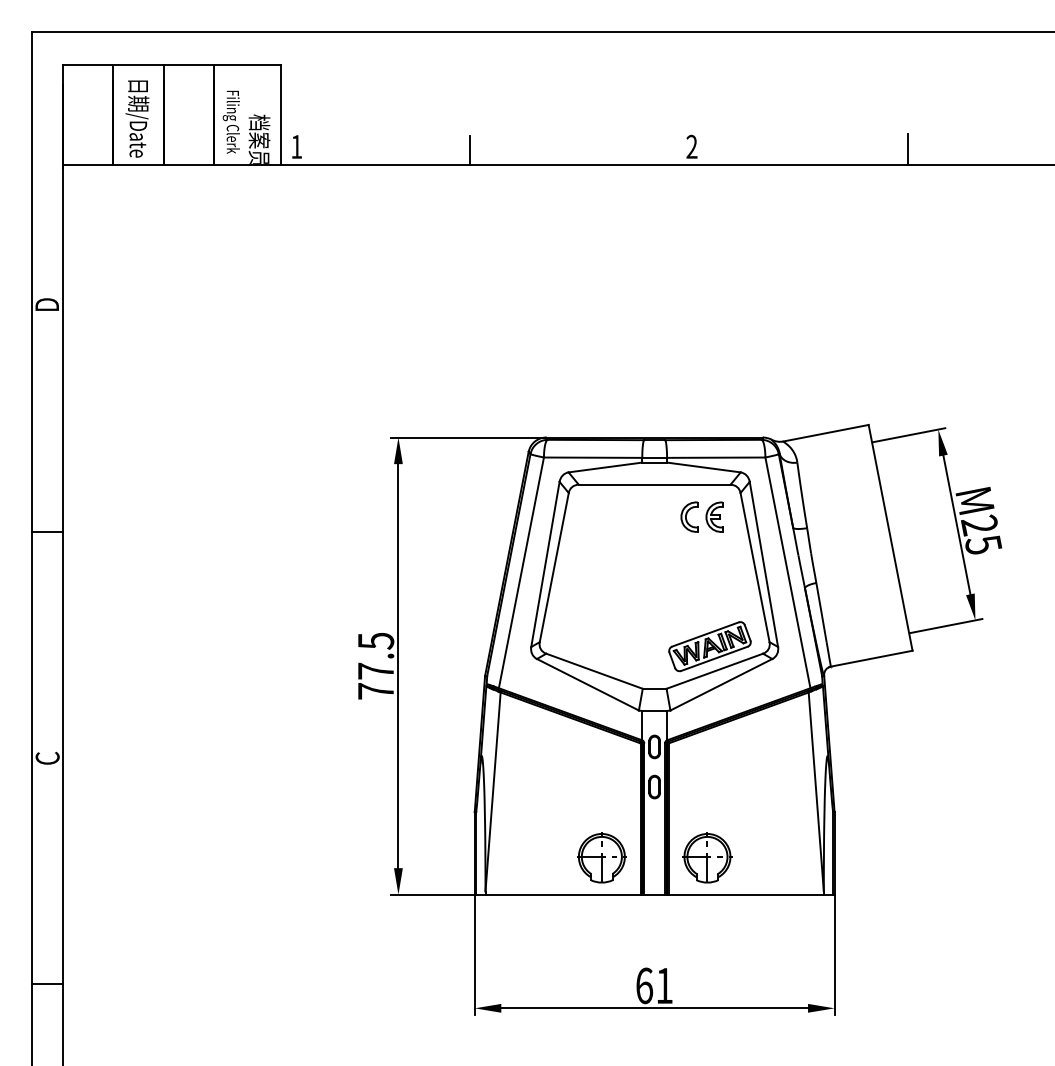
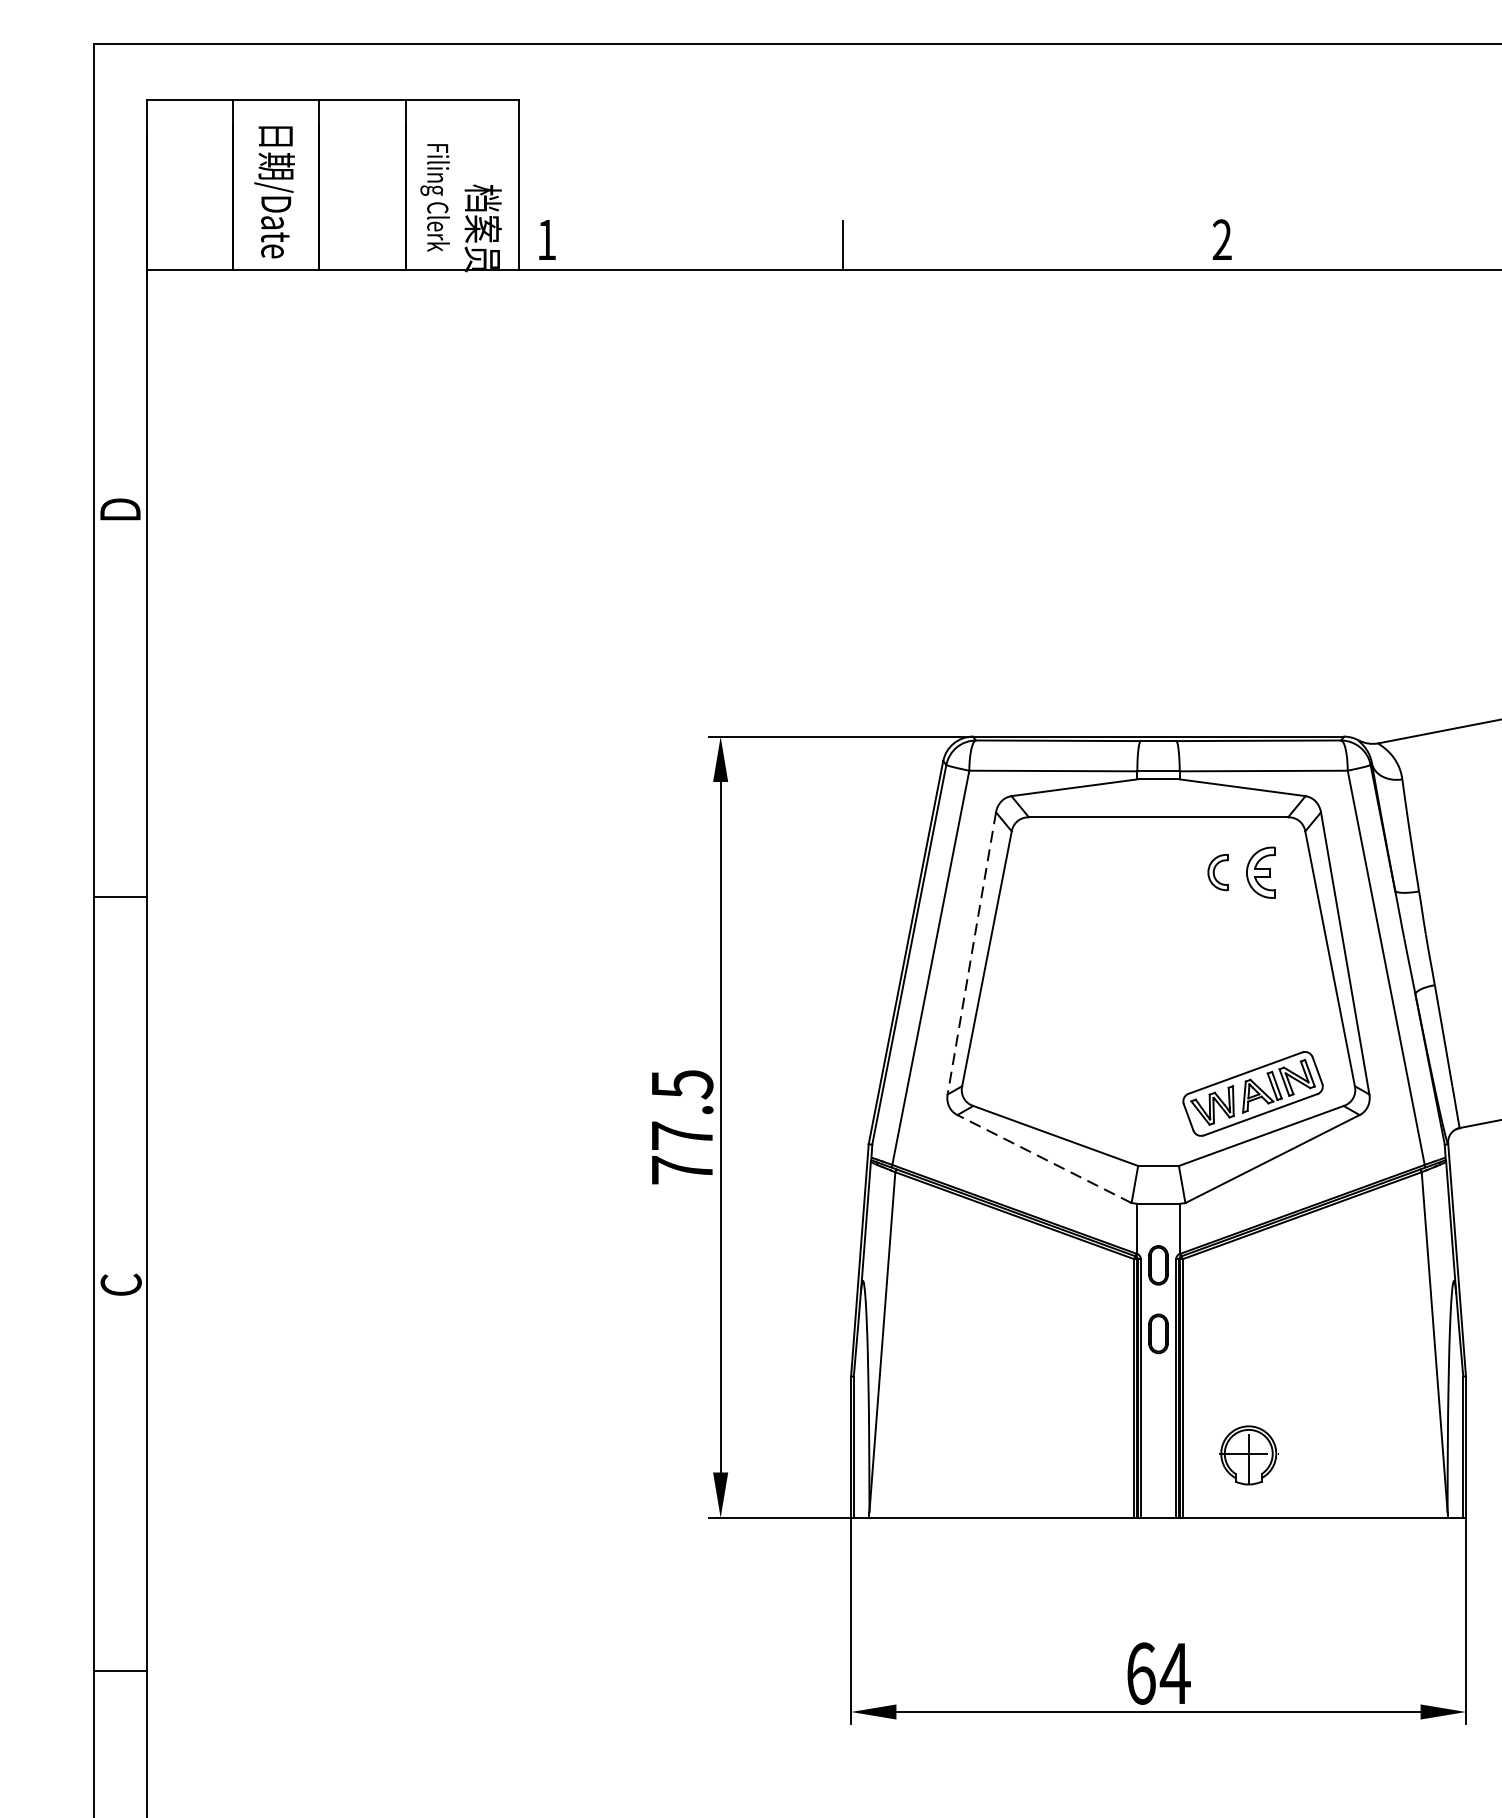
part: (689, 516) -> (1218, 871), size x0.7
line: (545, 564) -> (971, 953), solid -> dashed
line: (587, 684) -> (1043, 1158), solid -> dashed
part: (601, 857) -> (1067, 1454), removed
part: (707, 857) -> (1248, 1454), size x0.7
text: (664, 985) -> (1175, 1672), 61 -> 64

